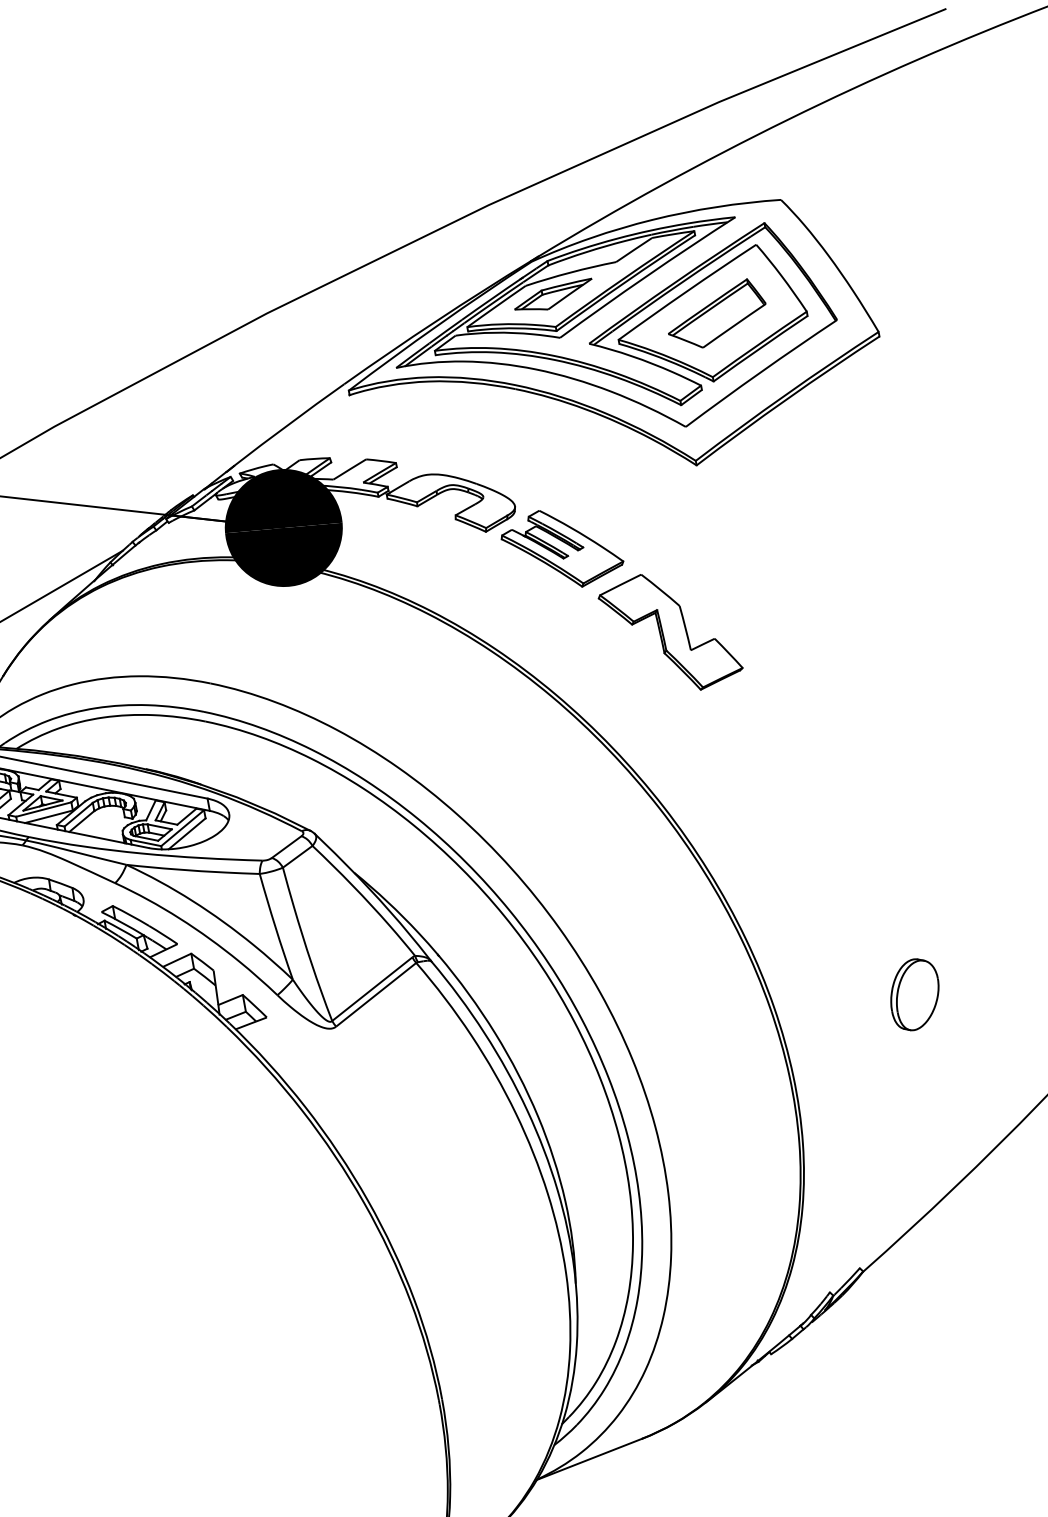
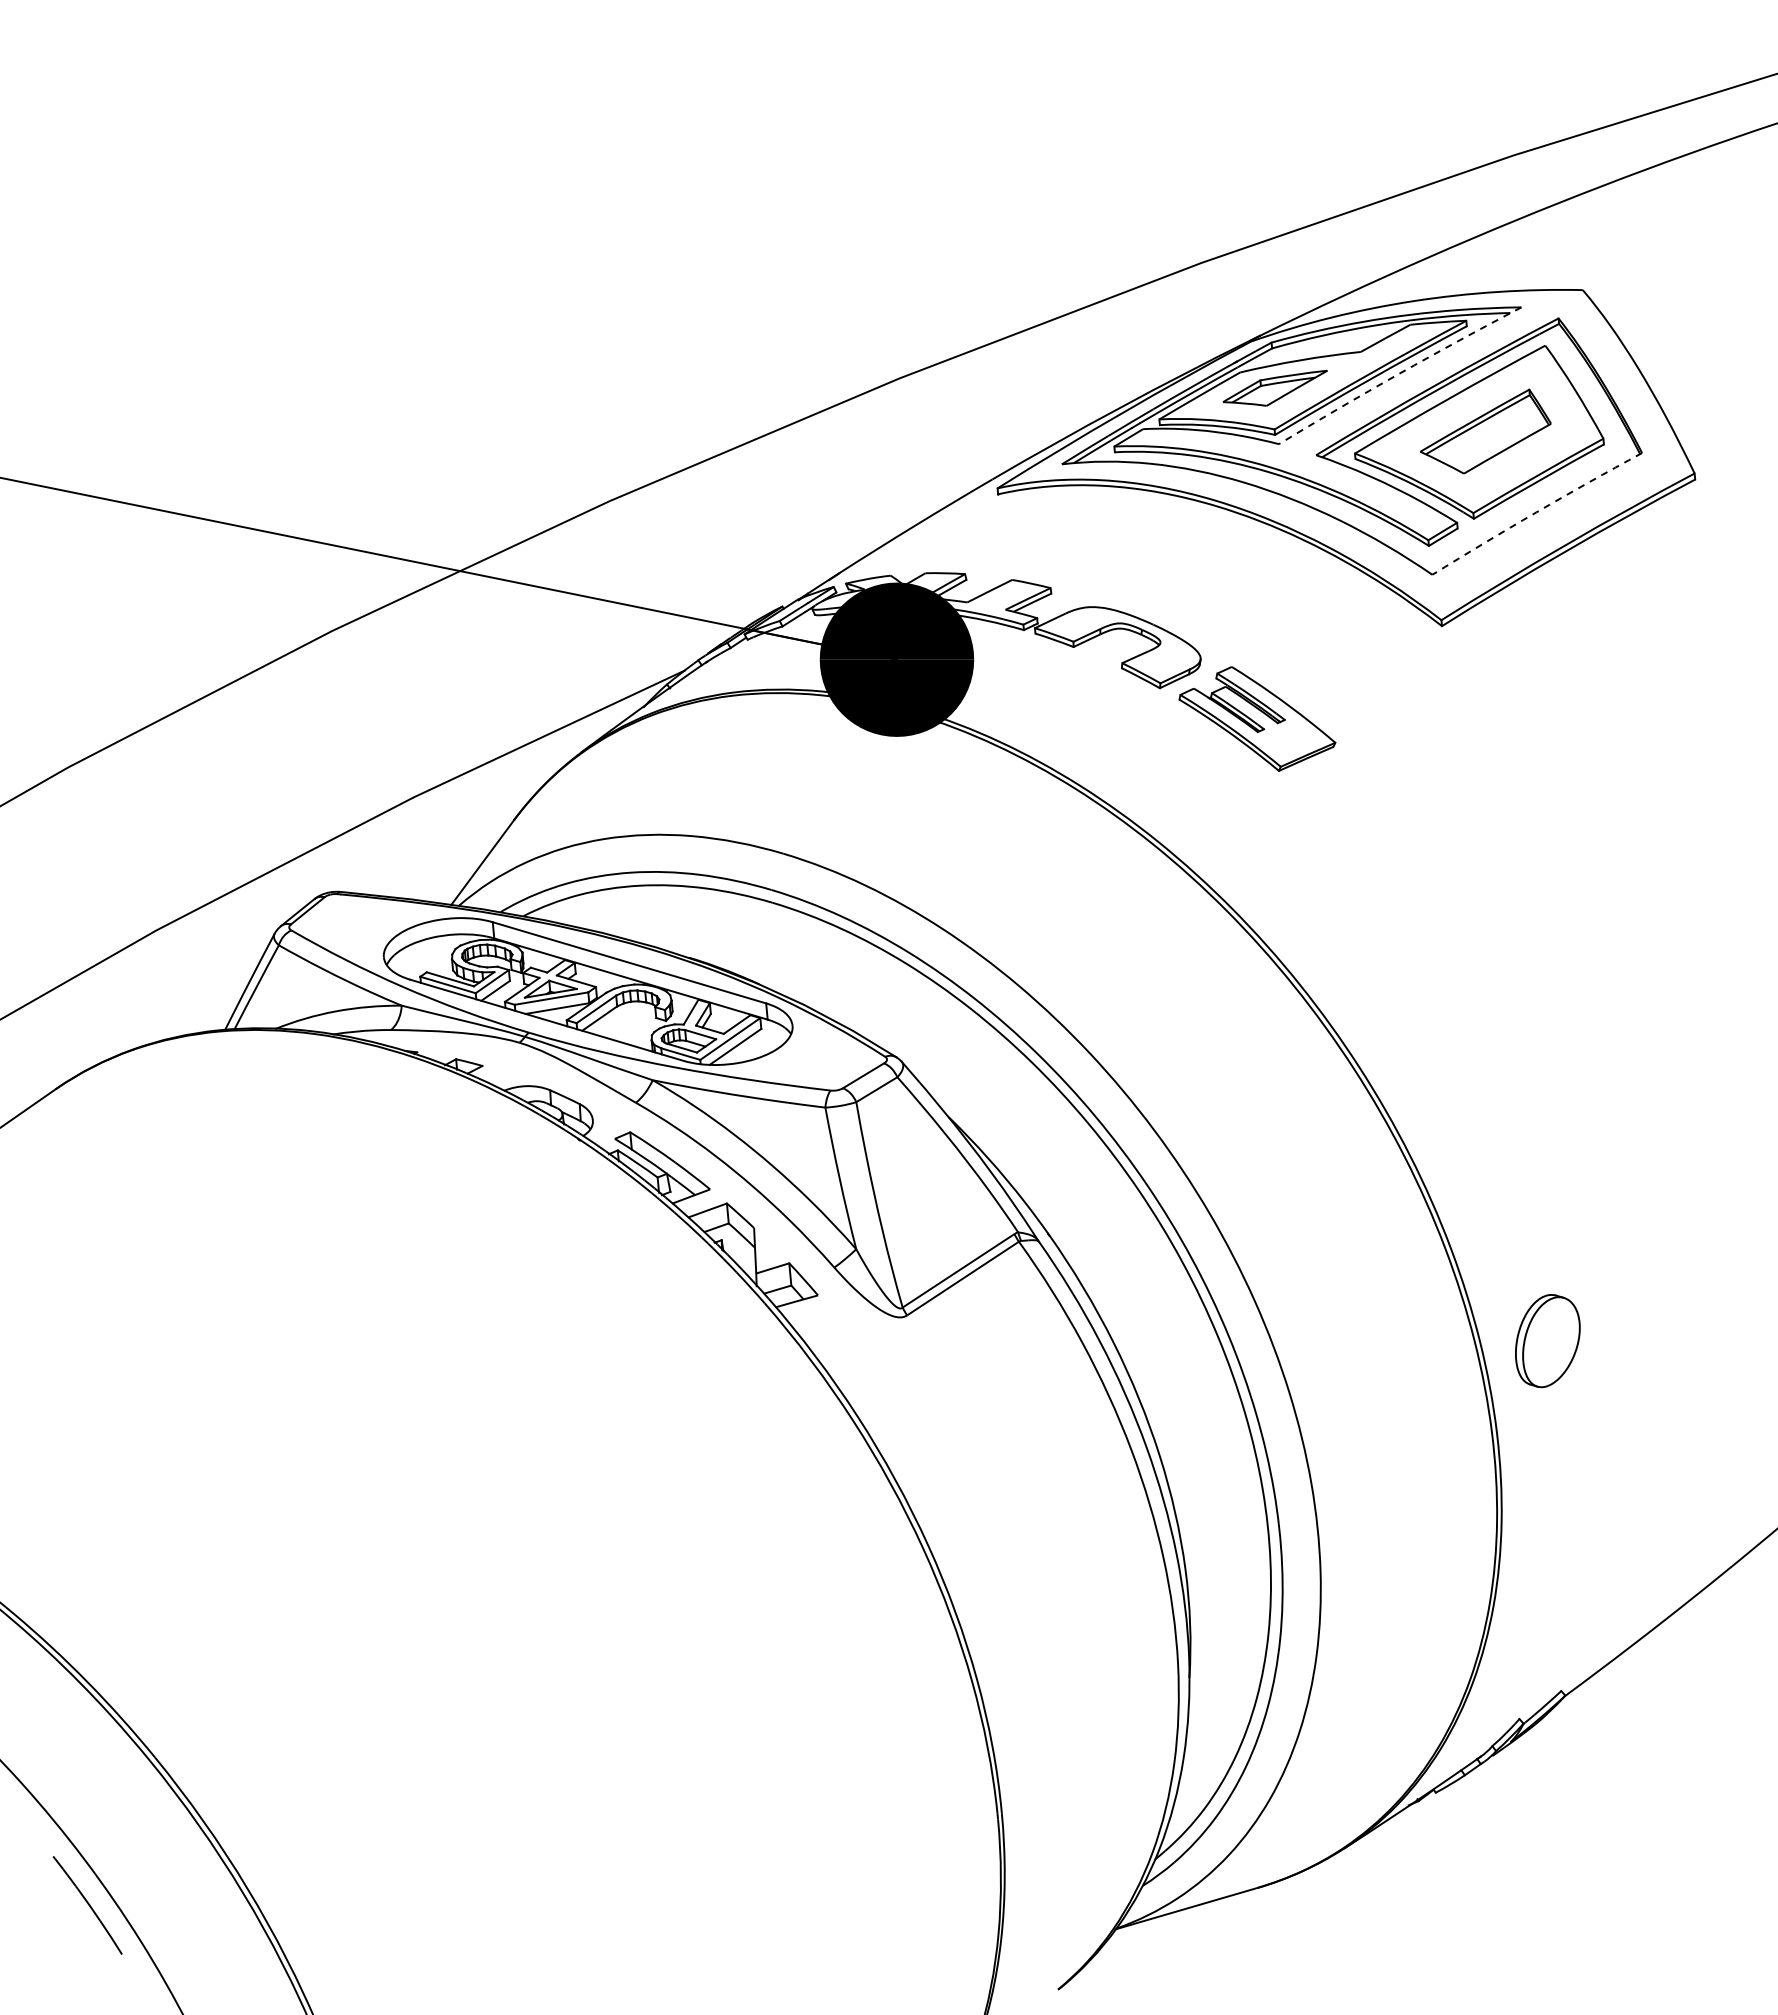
arc: (647, 275) -> (1399, 373), solid -> dashed
arc: (760, 372) -> (1536, 512), solid -> dashed
part: (670, 632) -> (1388, 840), removed
part: (914, 995) -> (1547, 1341), moved

